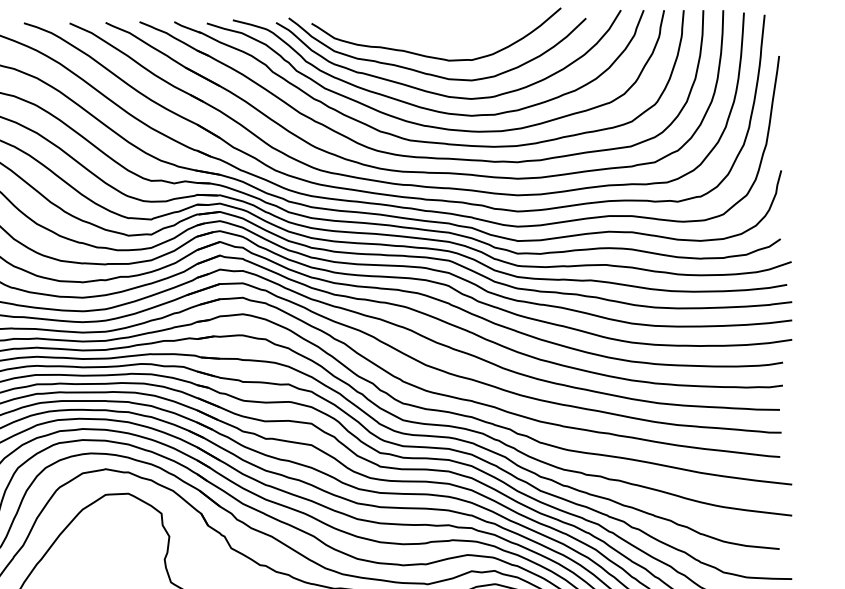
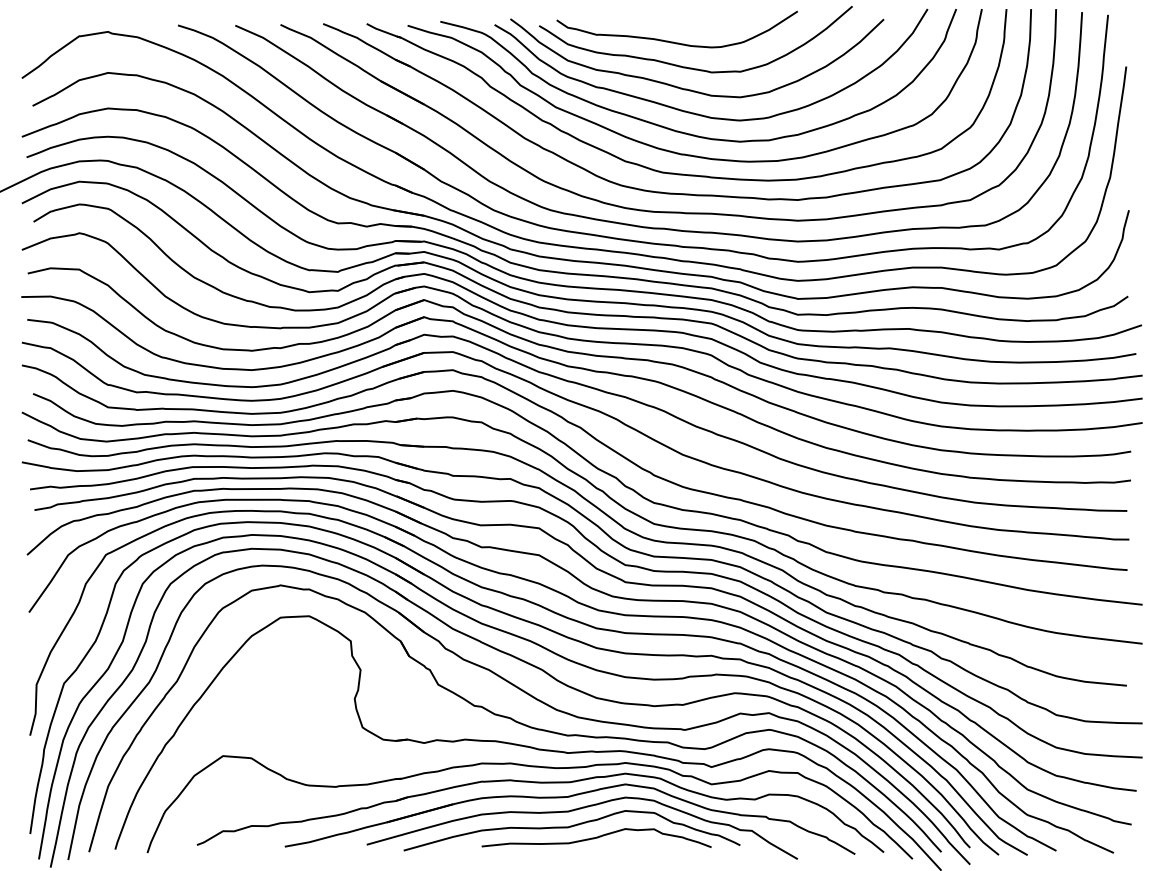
curve: (418, 36) -> (673, 41), added

